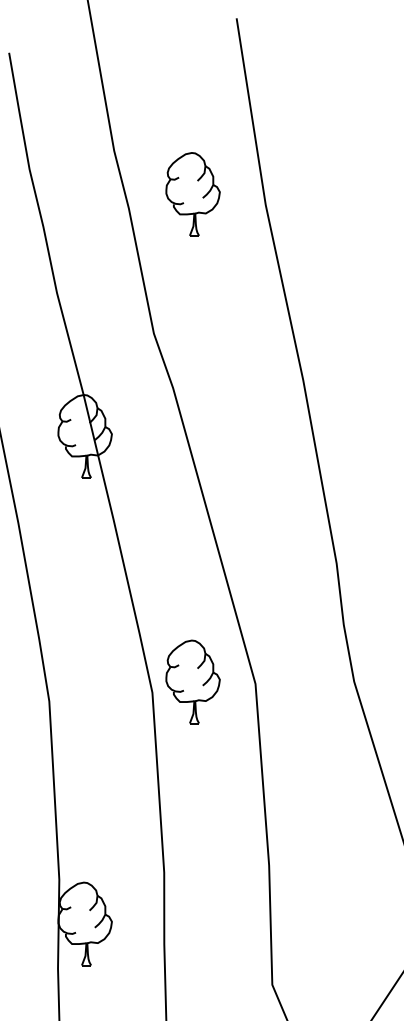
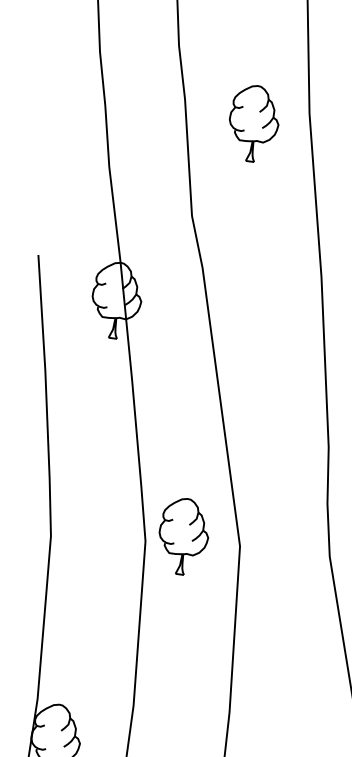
part: (192, 194) -> (253, 123), moved

